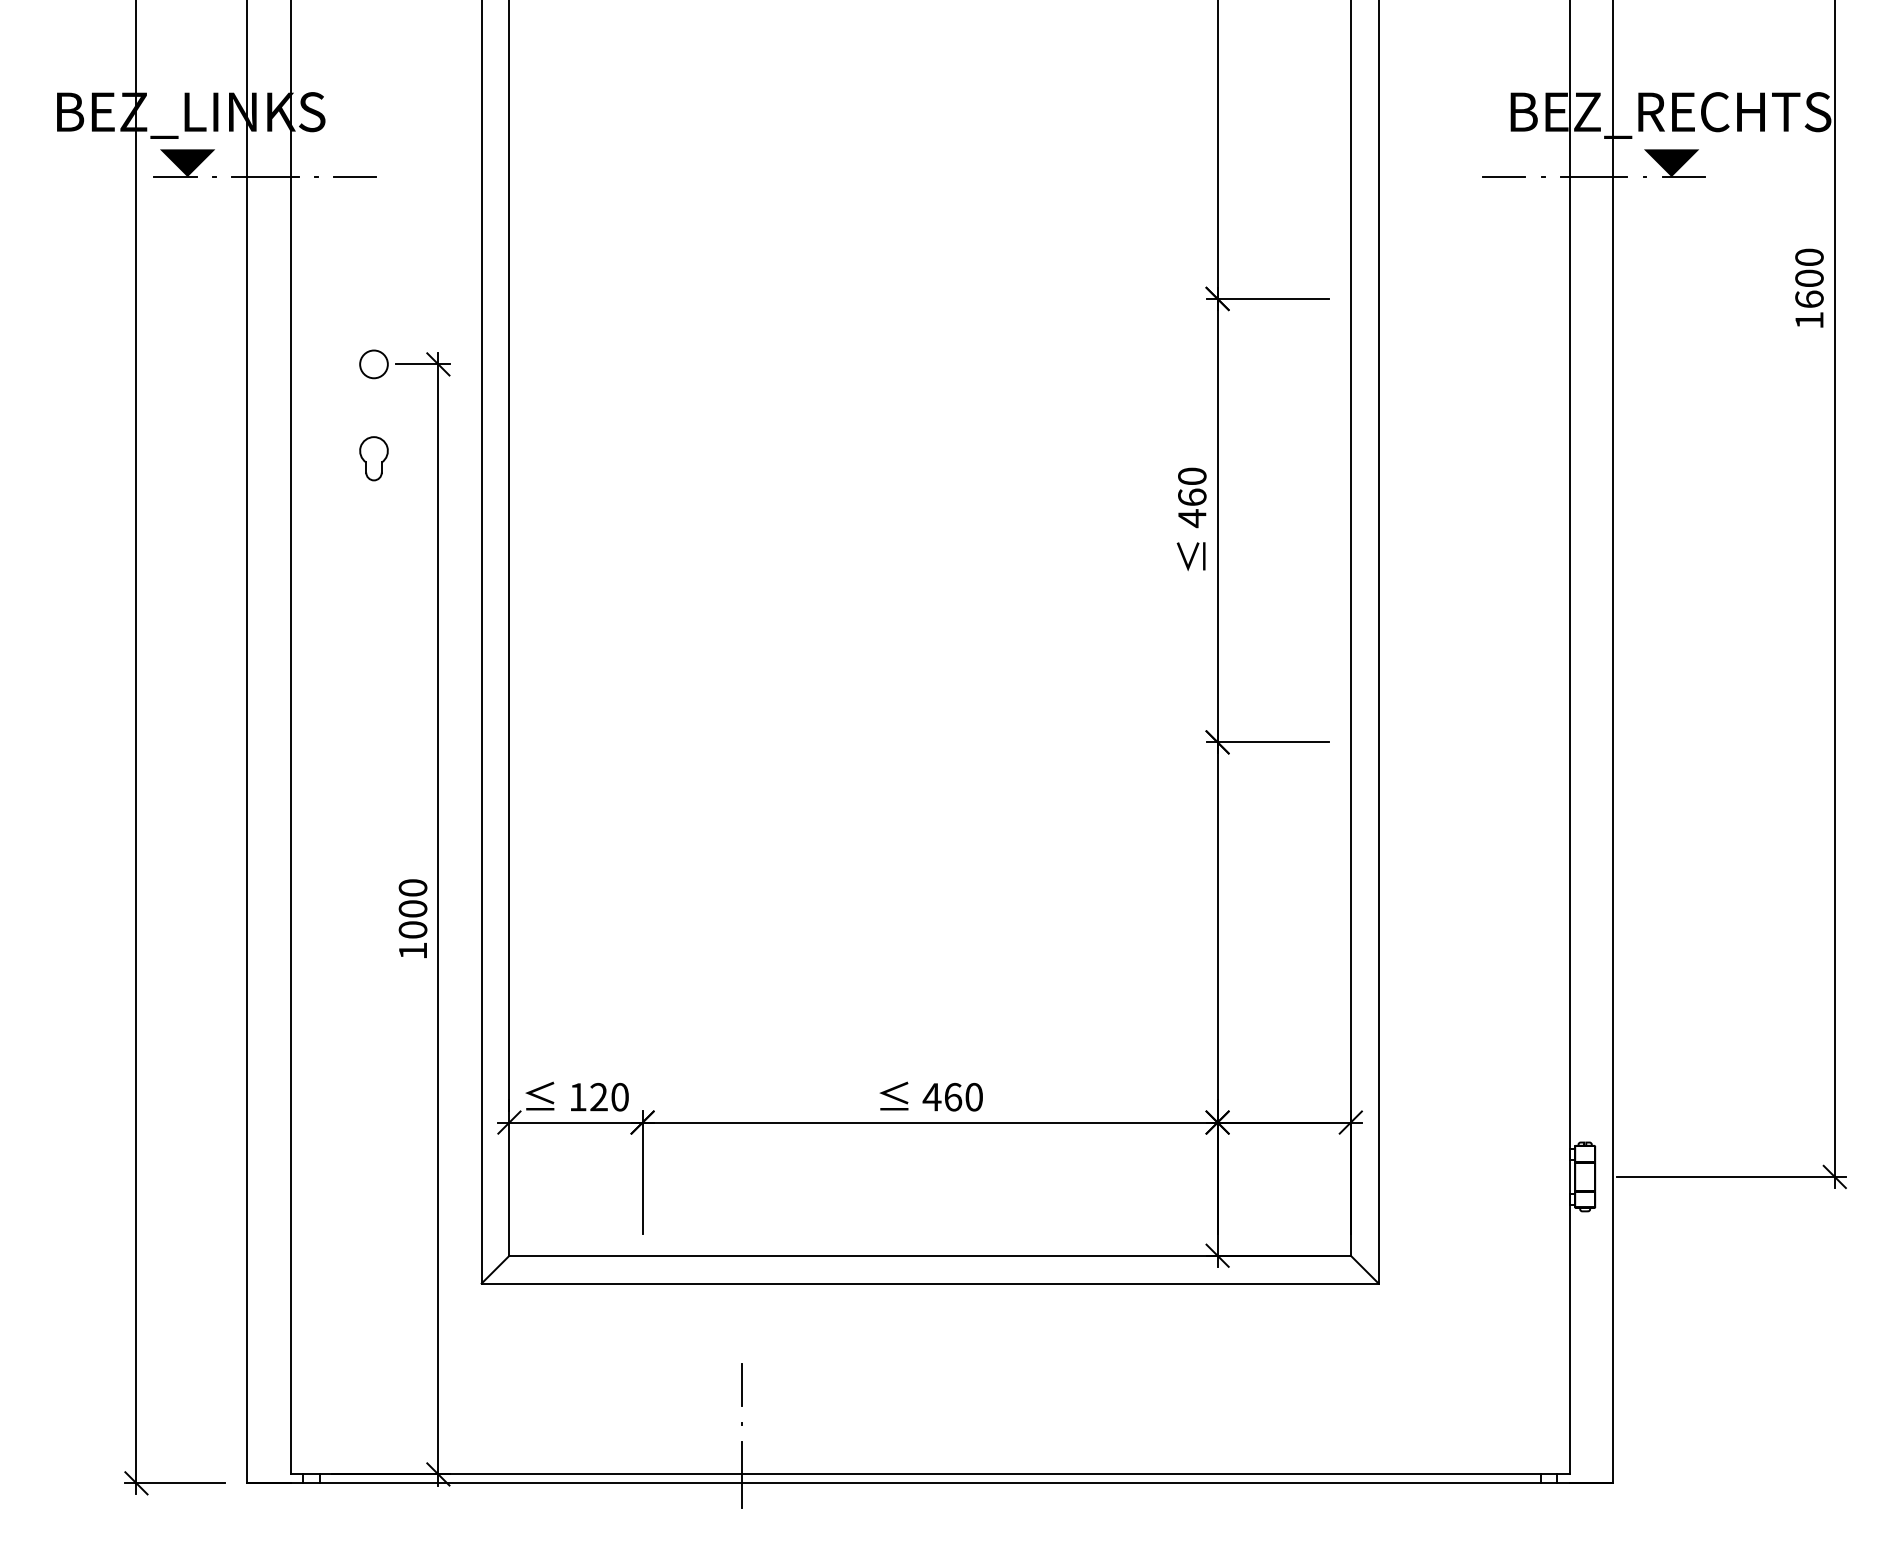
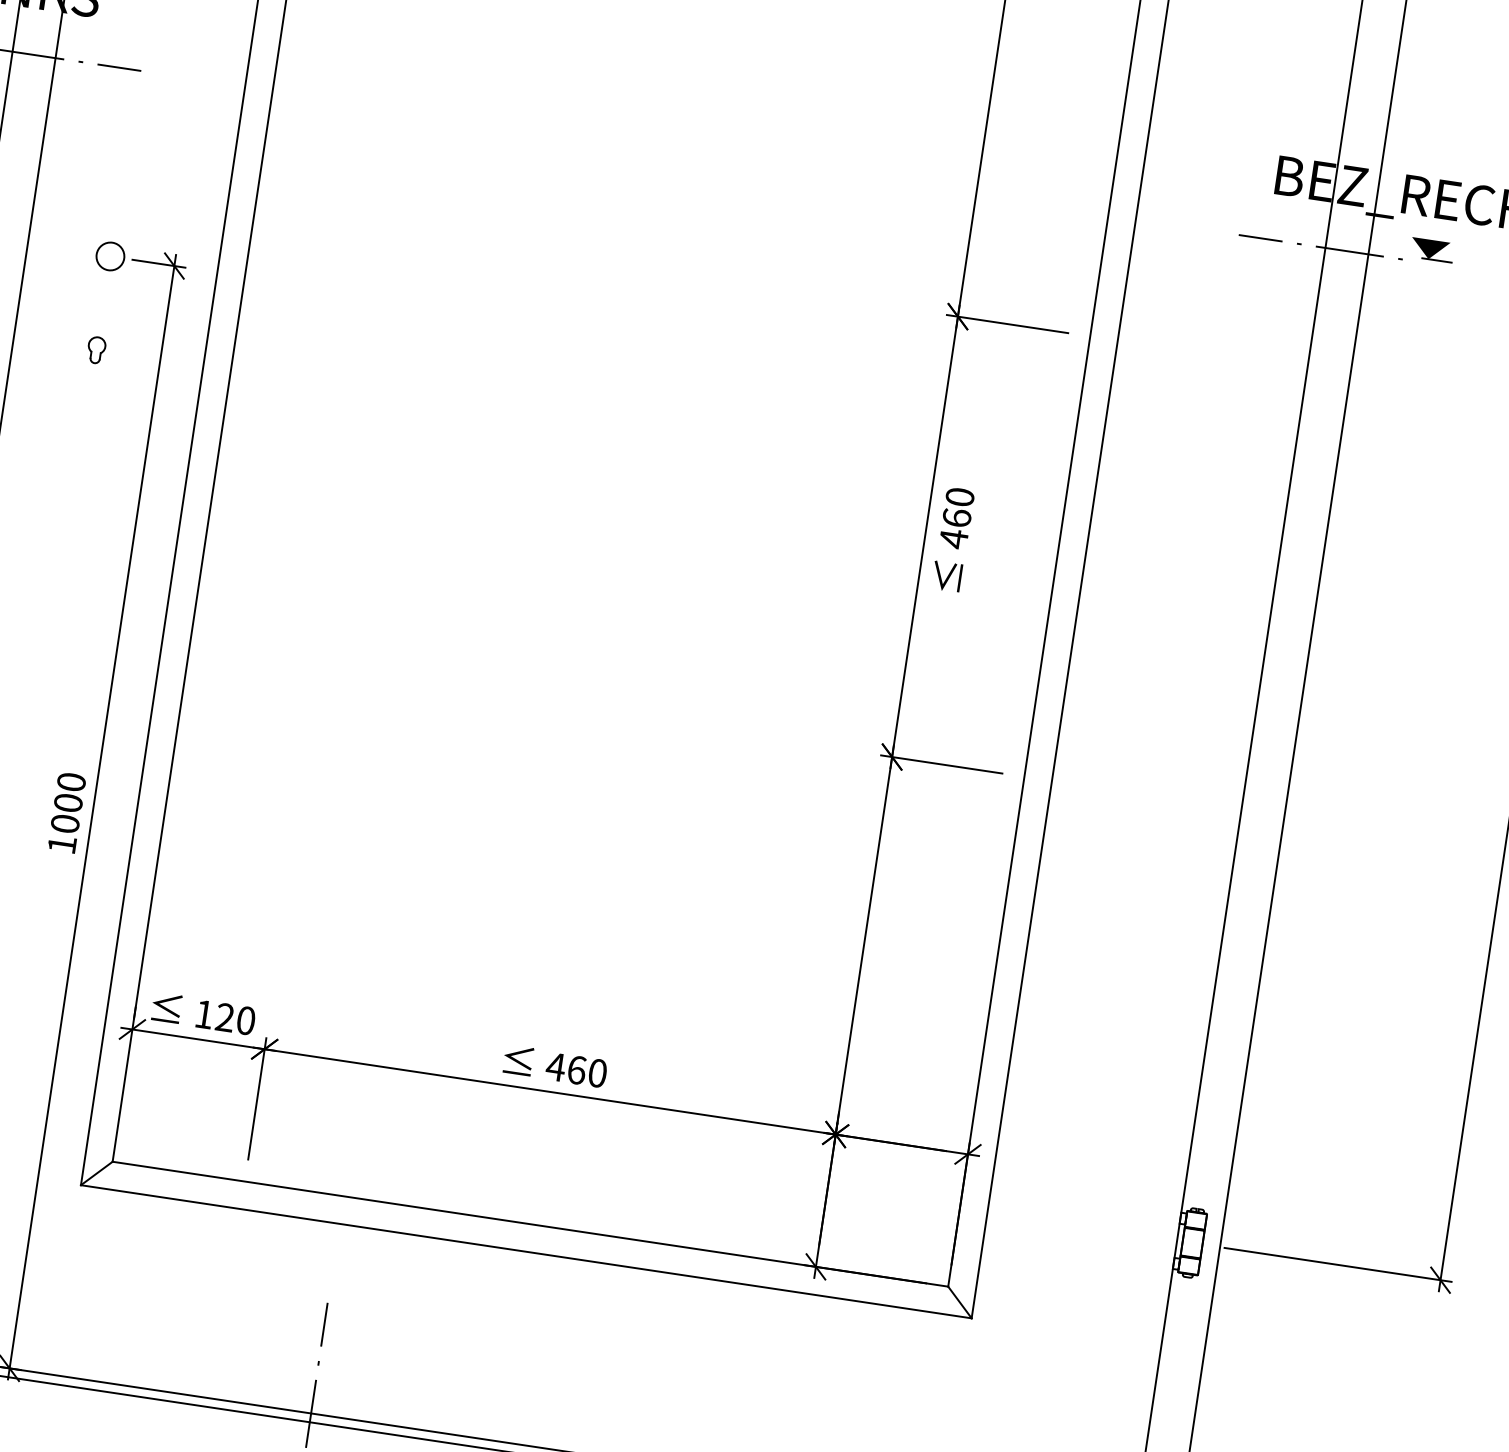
part: (1674, 163) -> (1431, 249), size x0.7
part: (373, 458) -> (95, 349), size x0.6
text: (1191, 519) -> (952, 539), moved

